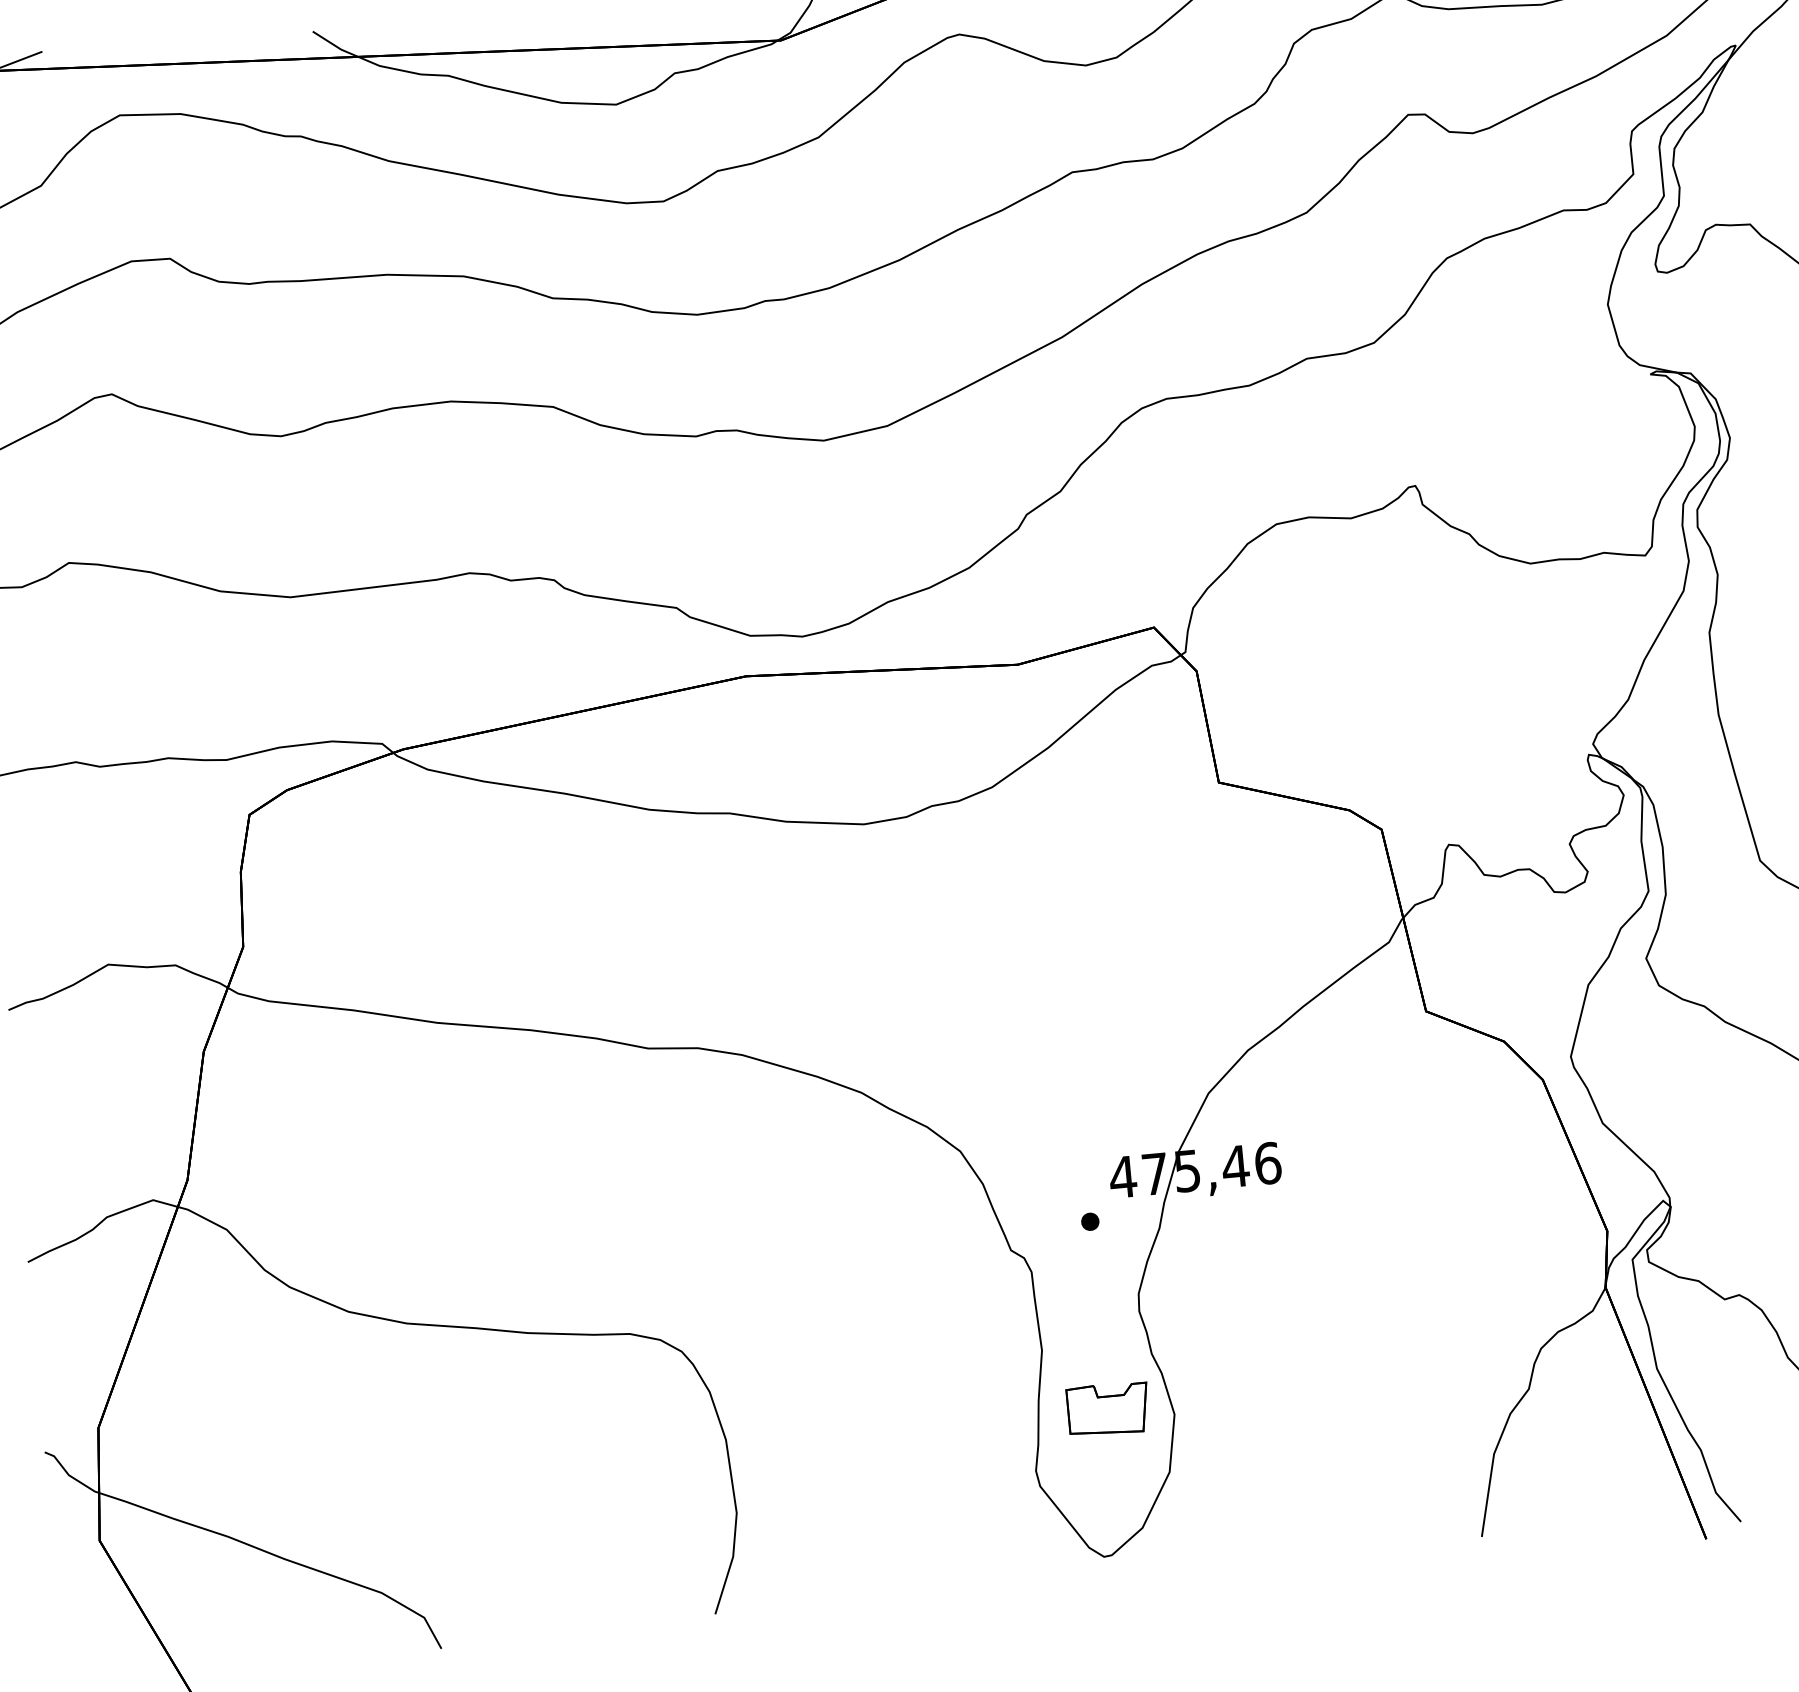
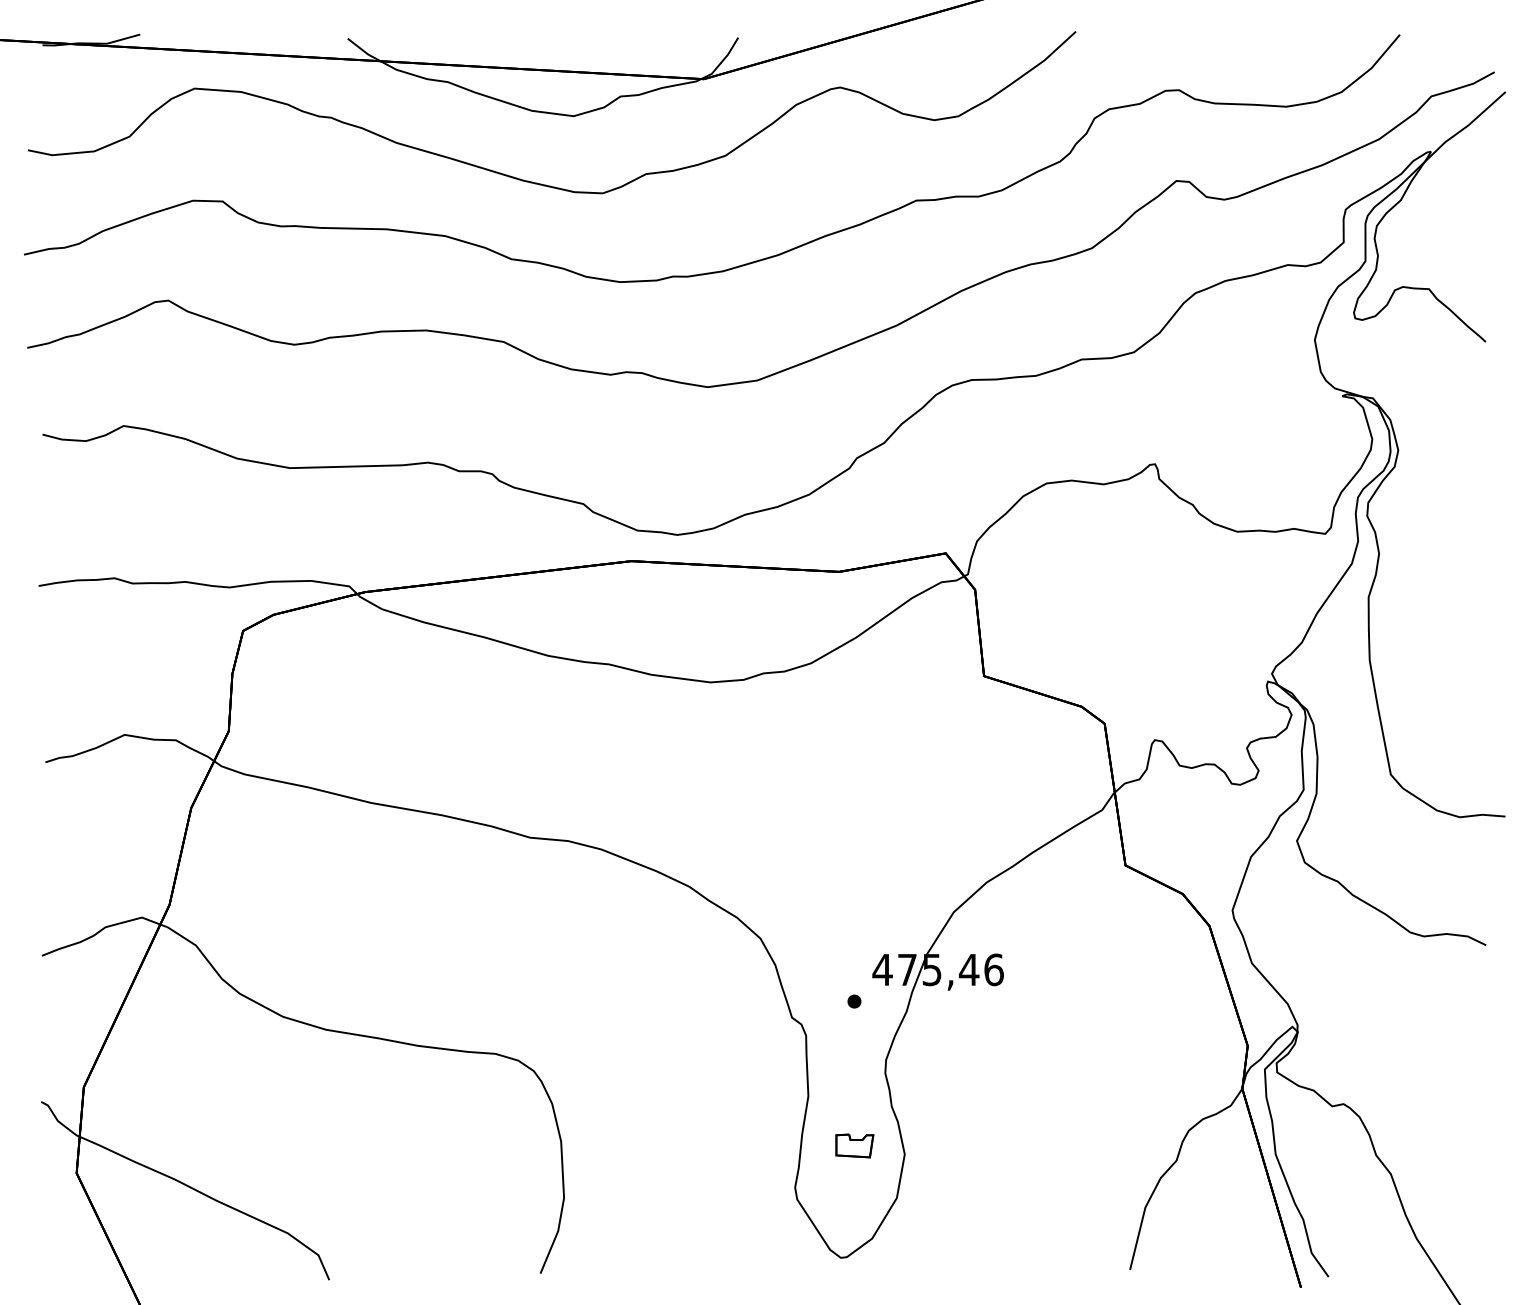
part: (1108, 1409) -> (854, 1145), size x0.6

